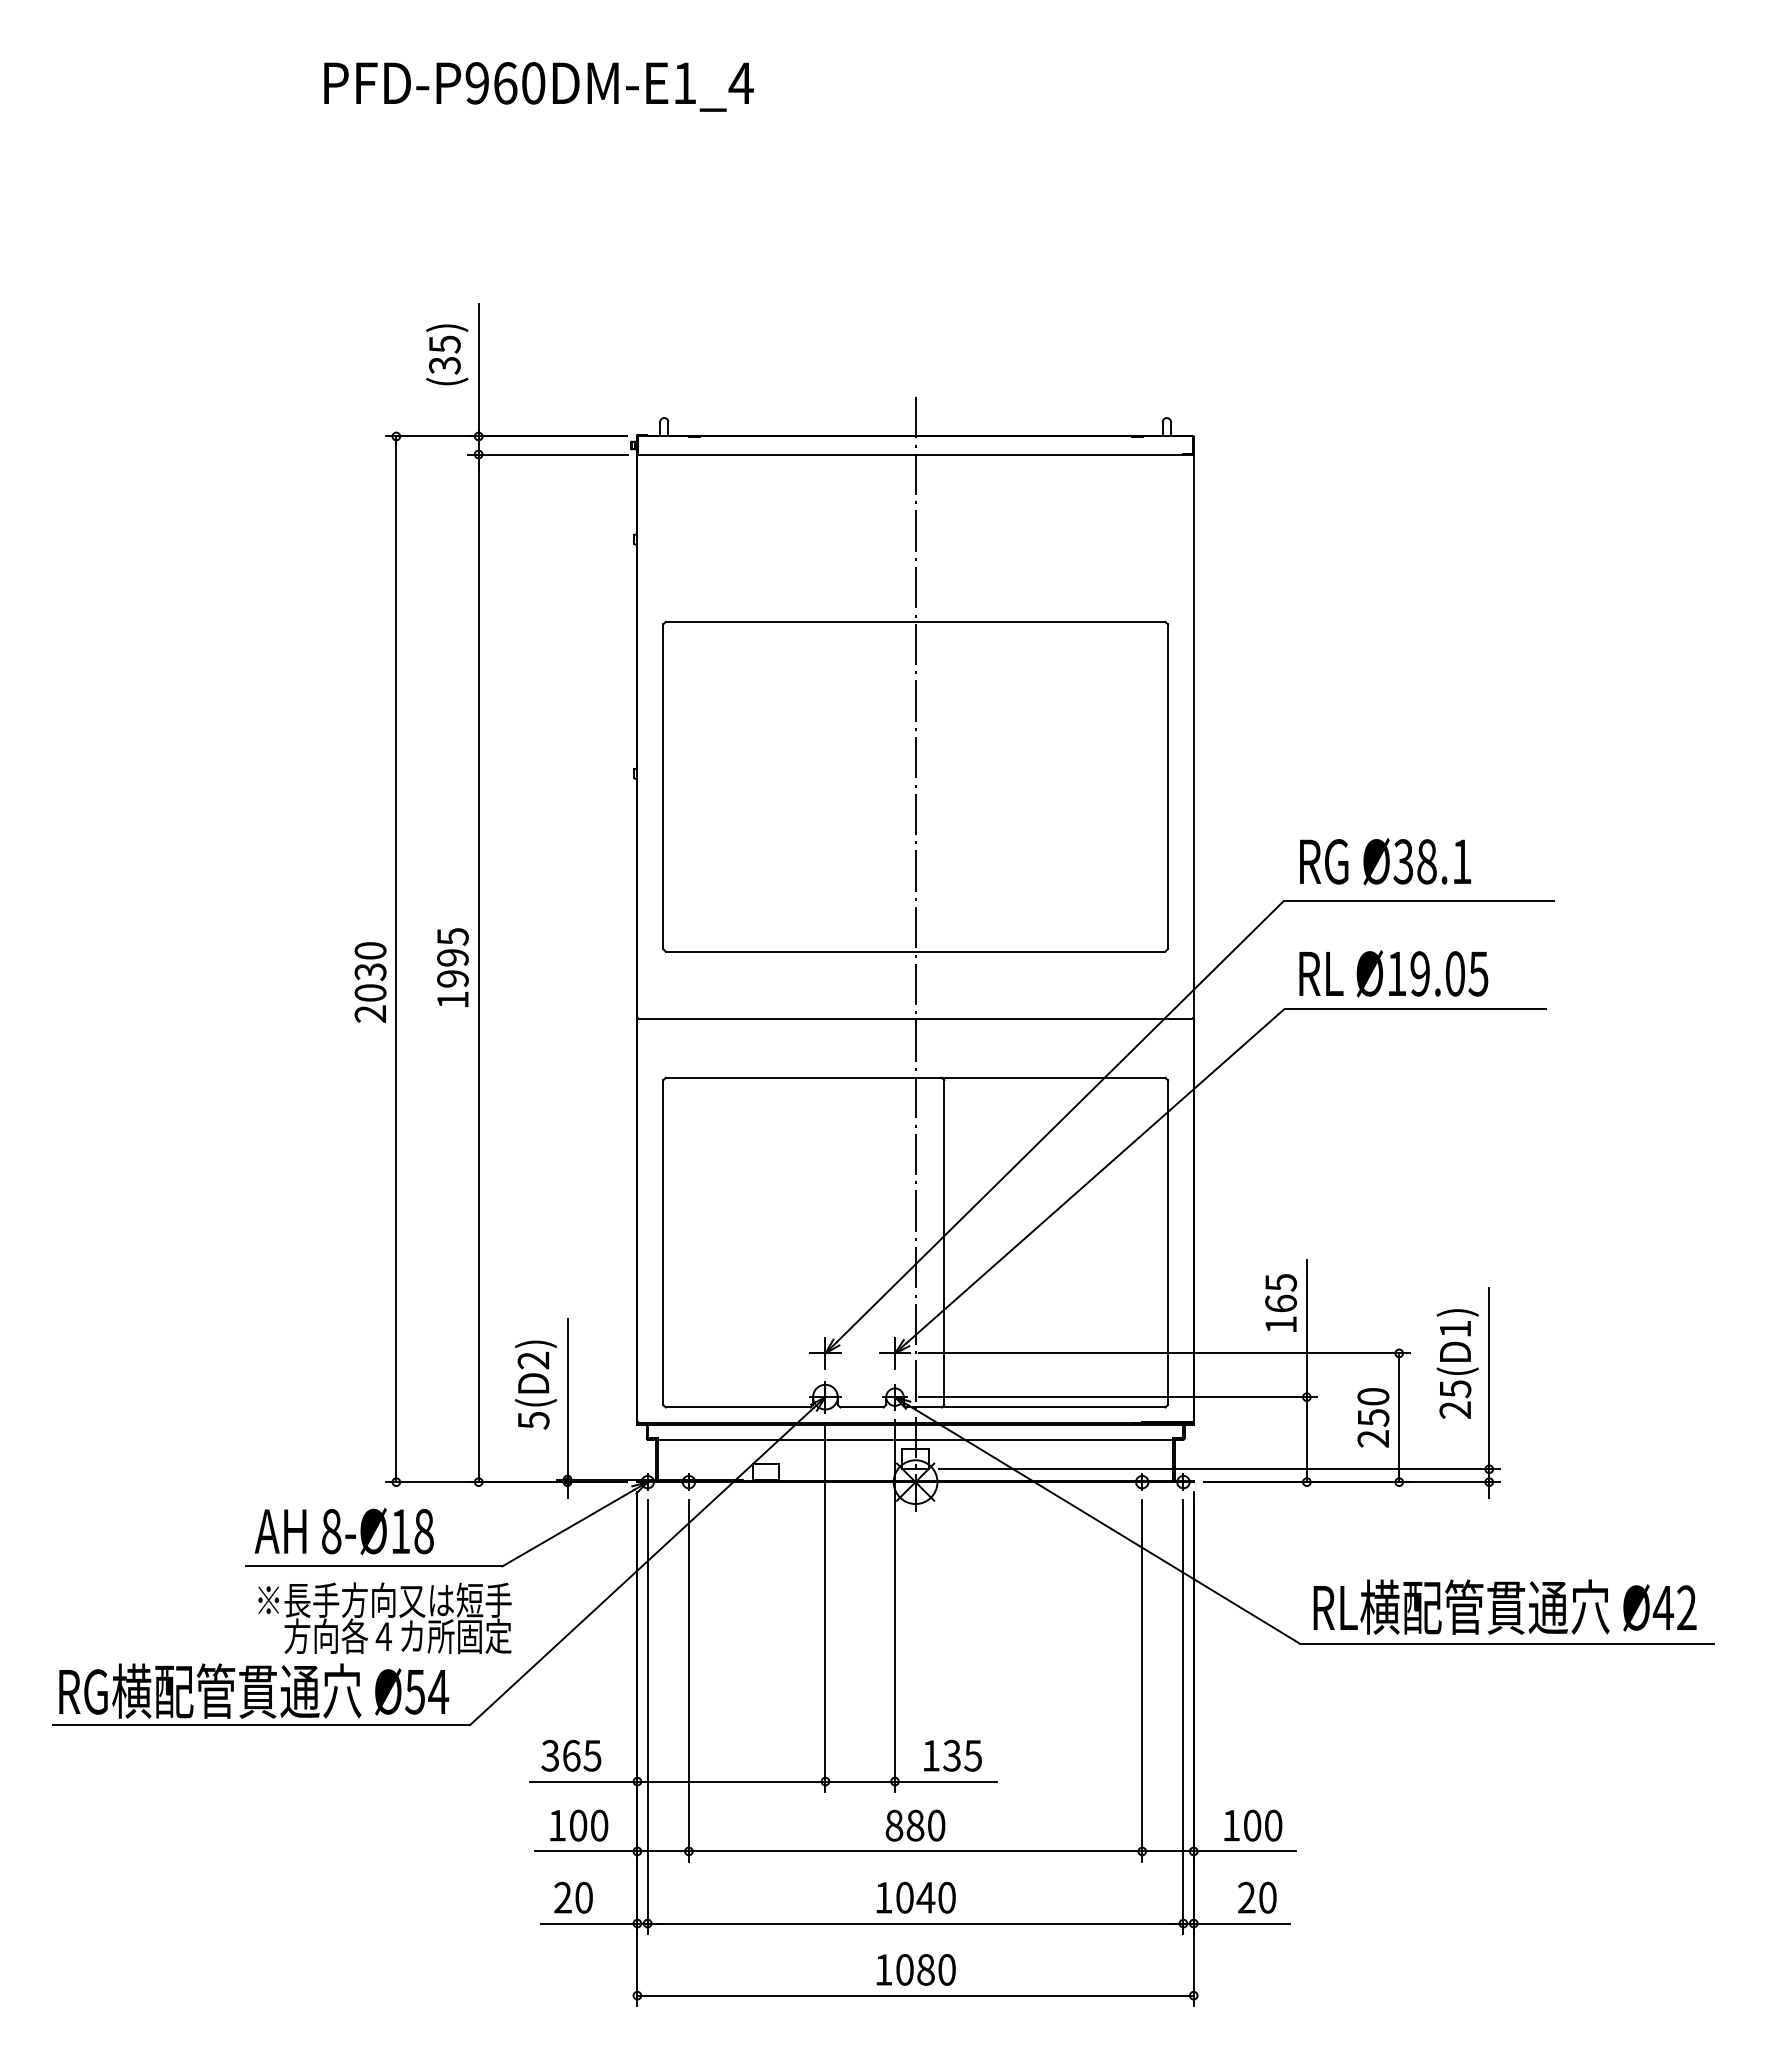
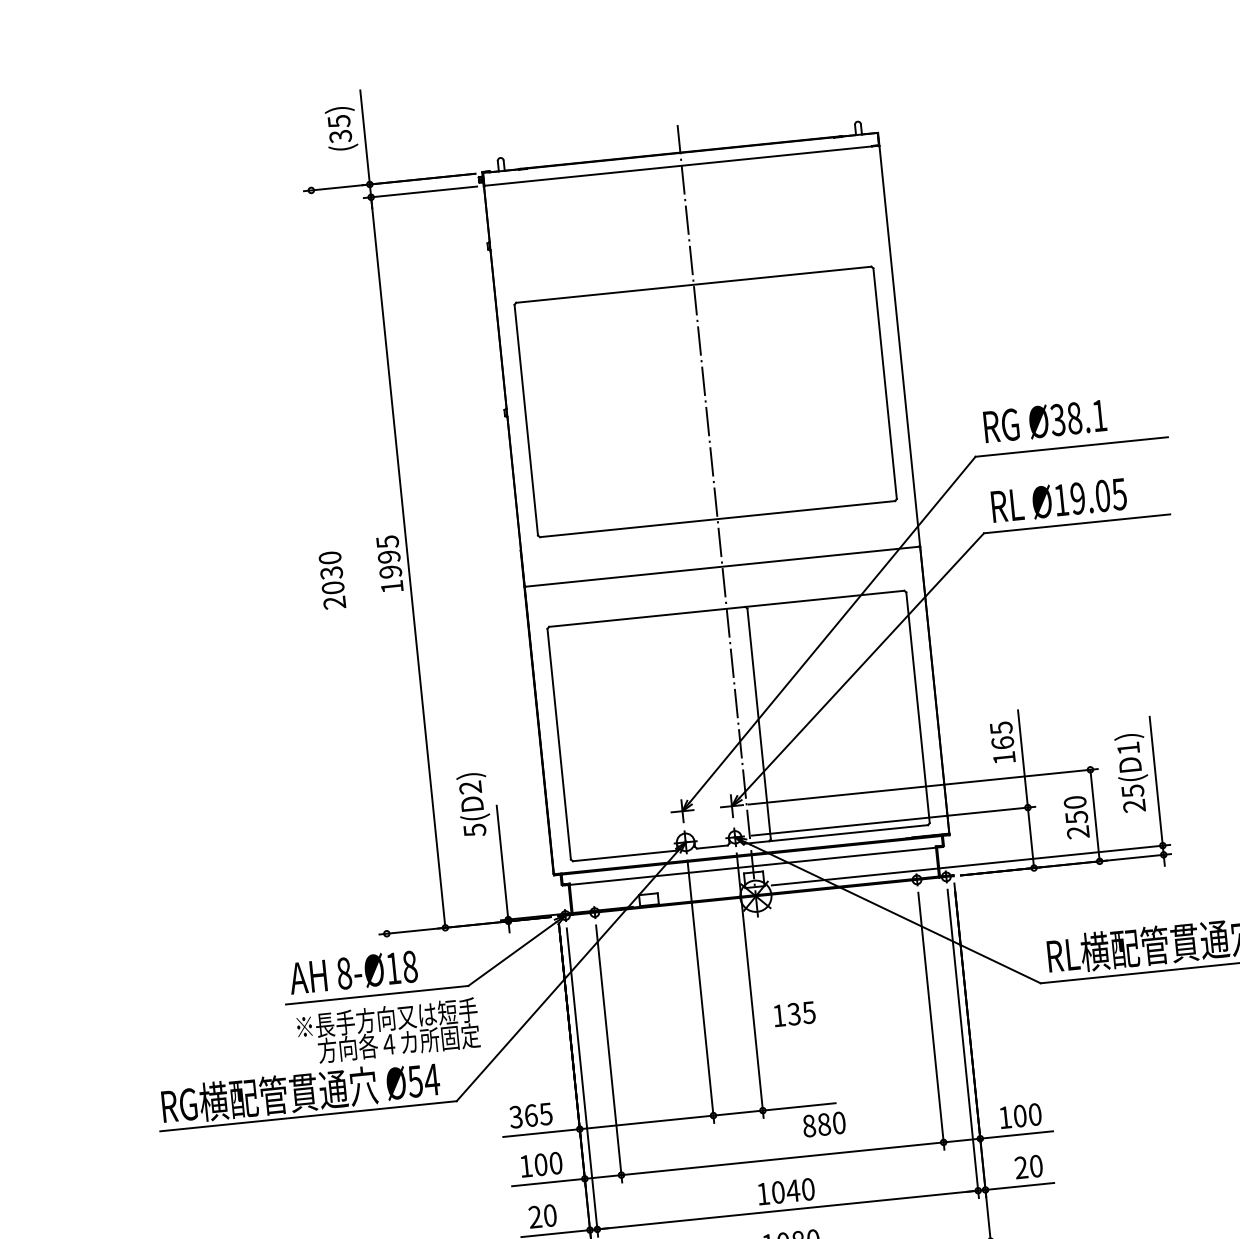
line: (396, 959) -> (349, 562), removed
text: (535, 1384) -> (473, 804), moved
text: (952, 1755) -> (794, 1013), moved
text: (915, 1825) -> (824, 1124), moved

